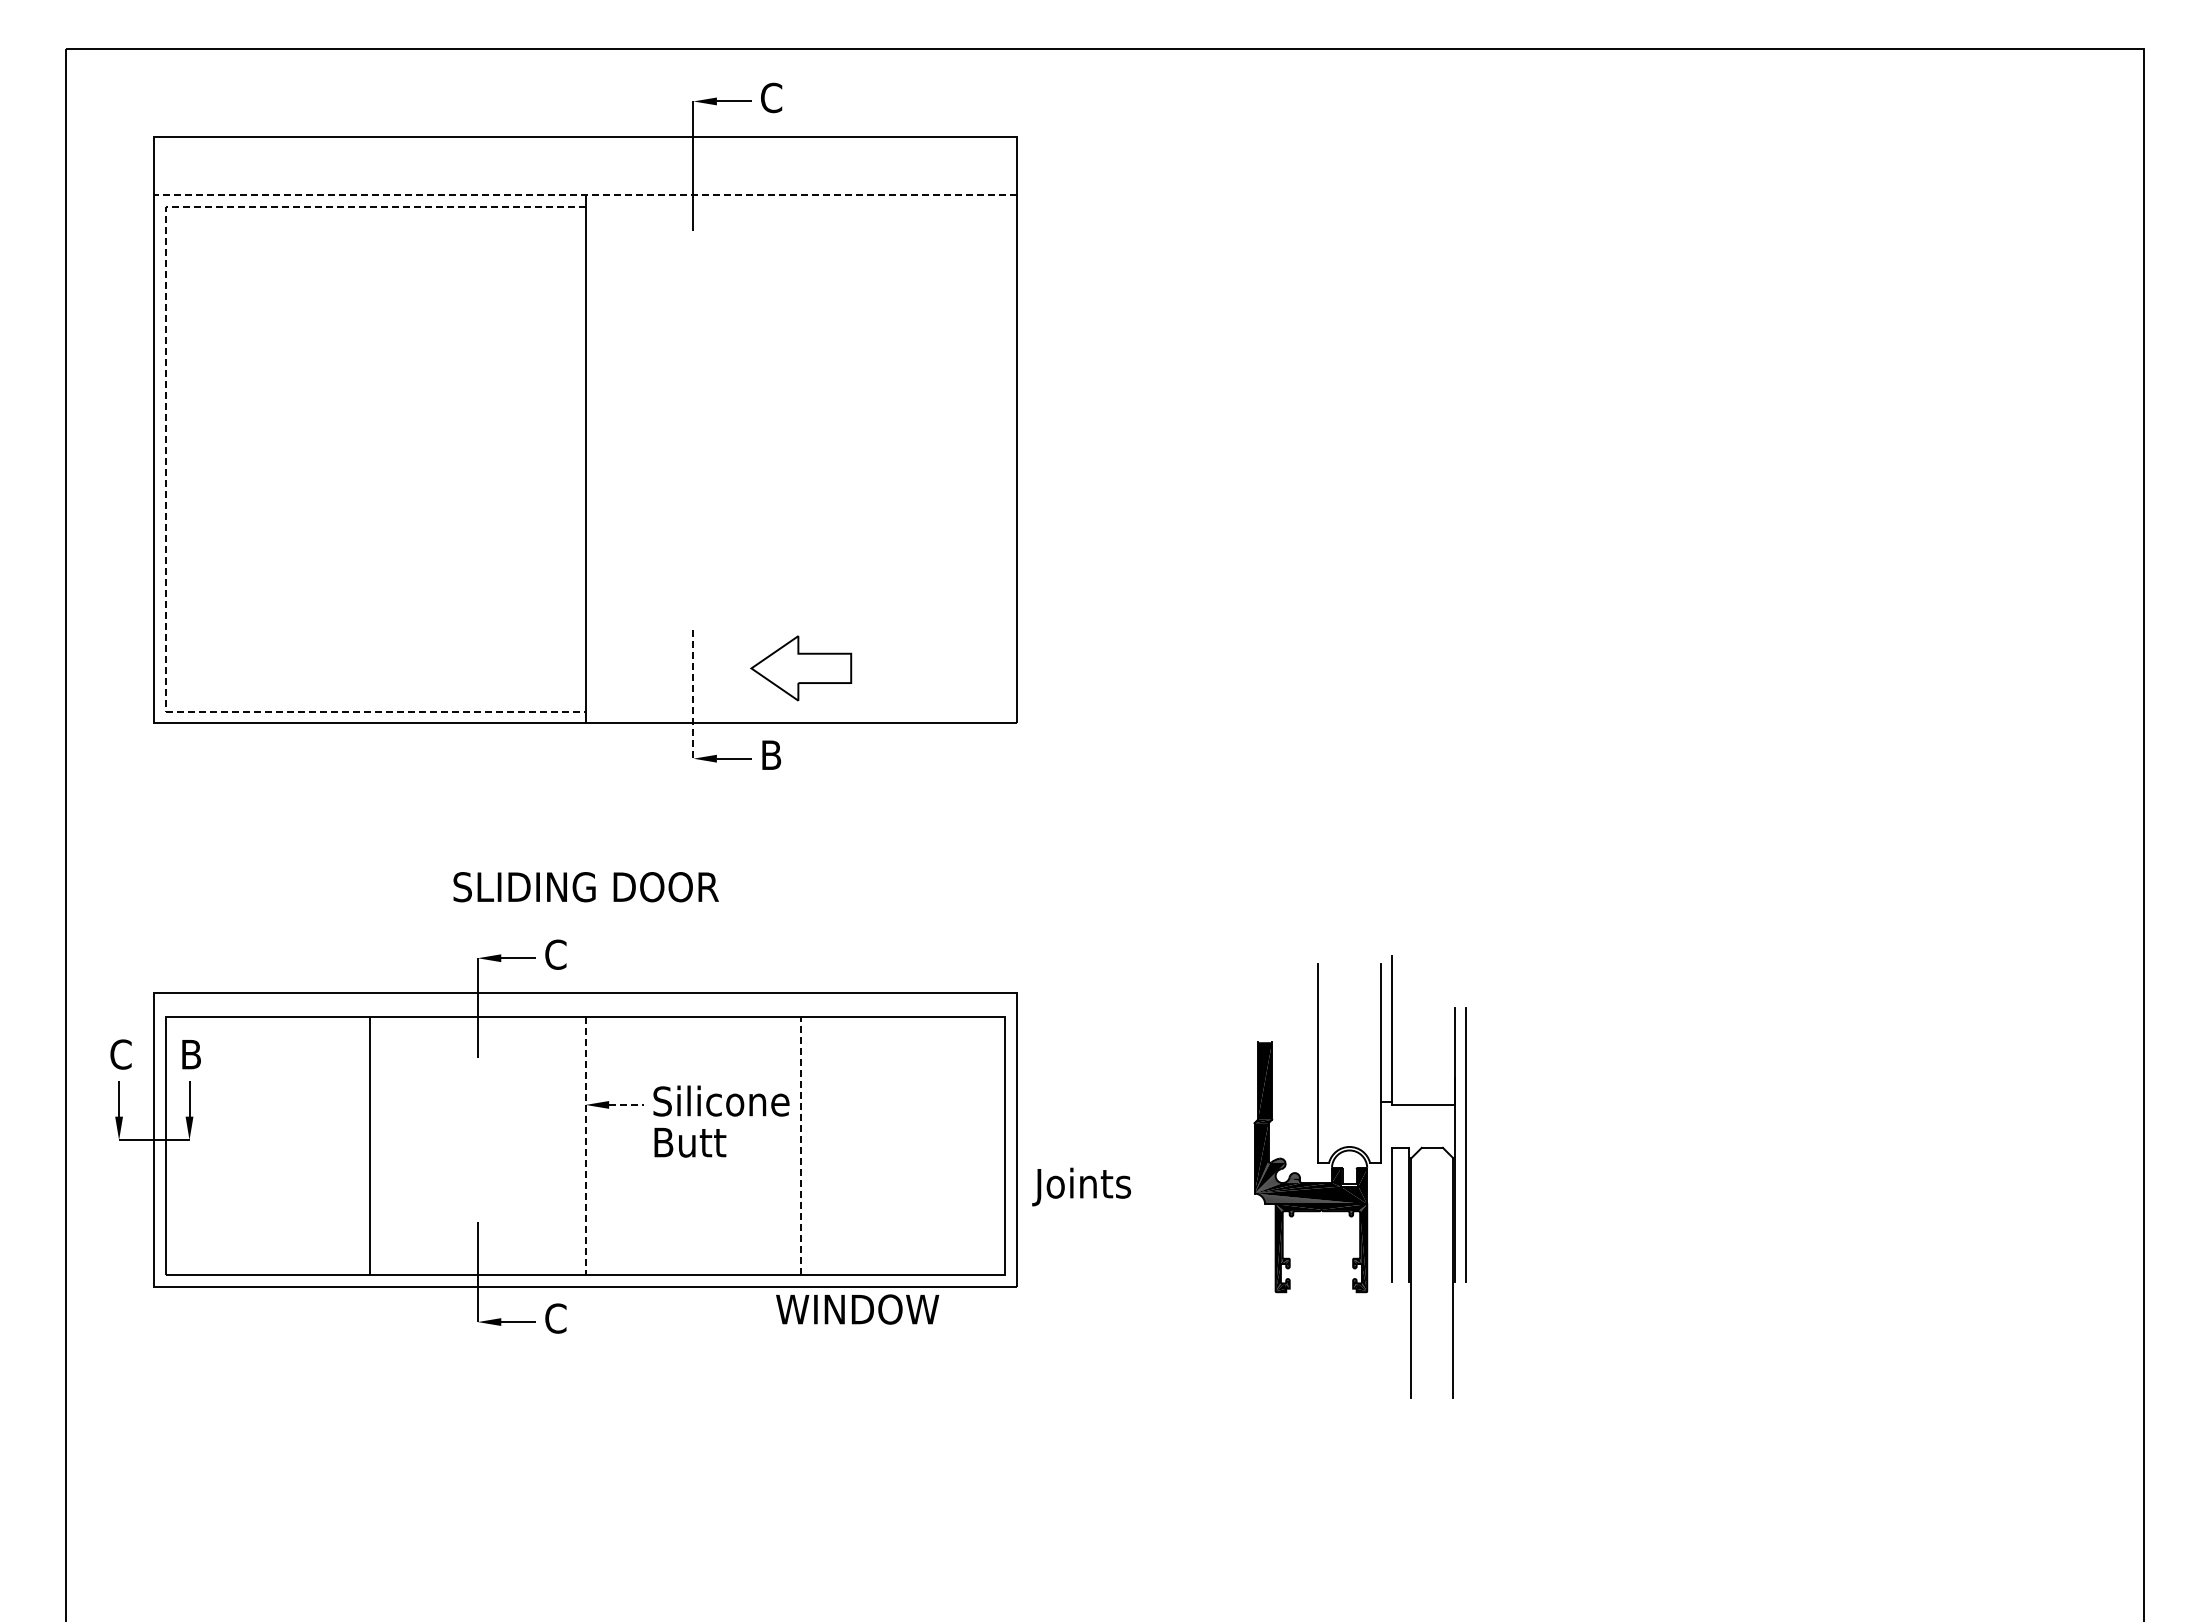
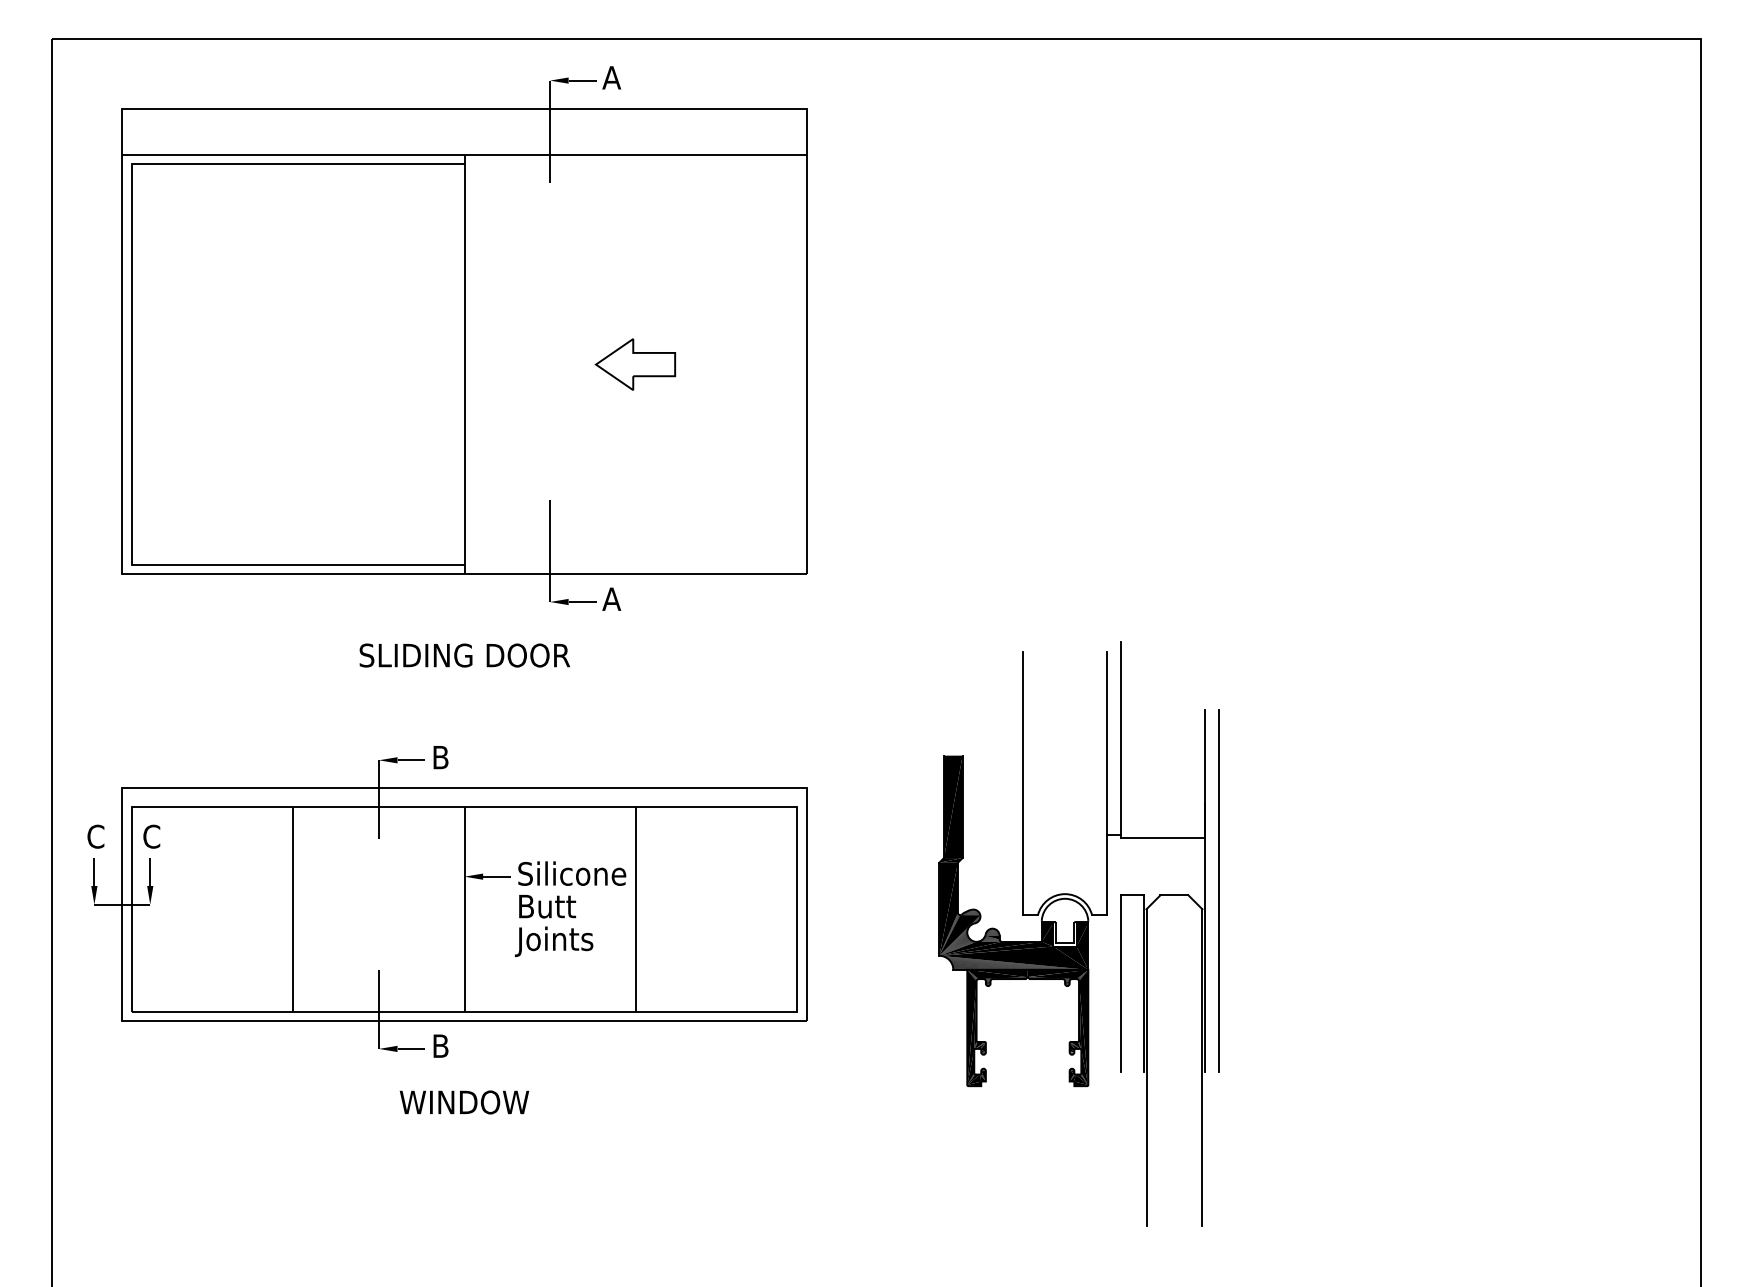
text: (771, 97) -> (611, 77), C -> A
line: (585, 195) -> (464, 155), dashed -> solid
line: (166, 459) -> (131, 364), dashed -> solid
part: (801, 668) -> (635, 364), moved
line: (693, 694) -> (550, 551), dashed -> solid
text: (771, 754) -> (611, 598), B -> A
text: (585, 887) -> (464, 655), moved
text: (555, 954) -> (440, 757), C -> B
text: (191, 1054) -> (151, 836), B -> C
line: (626, 1104) -> (496, 876), dashed -> solid
line: (801, 1145) -> (635, 908), dashed -> solid
line: (585, 1146) -> (464, 909), dashed -> solid
part: (1359, 1176) -> (1078, 933), size x1.67
text: (1081, 1186) -> (554, 941), moved
text: (857, 1309) -> (464, 1102), moved
text: (555, 1318) -> (440, 1046), C -> B

